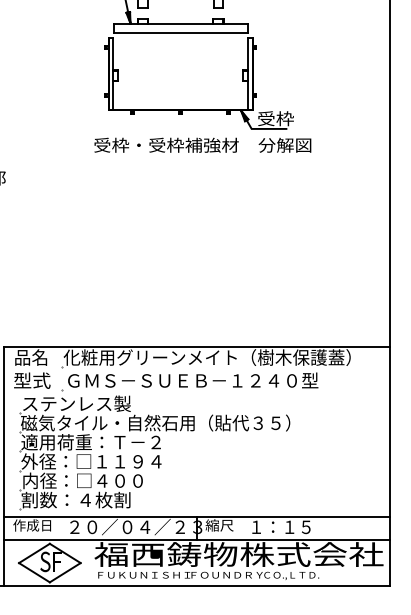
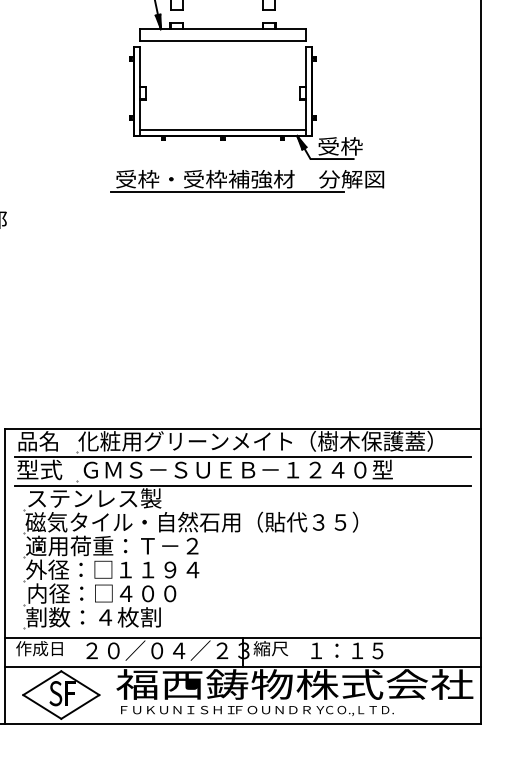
line: (180, 105) -> (222, 130), added
line: (184, 156) -> (227, 192), added
line: (196, 370) -> (242, 457), added
line: (196, 393) -> (242, 485), added

